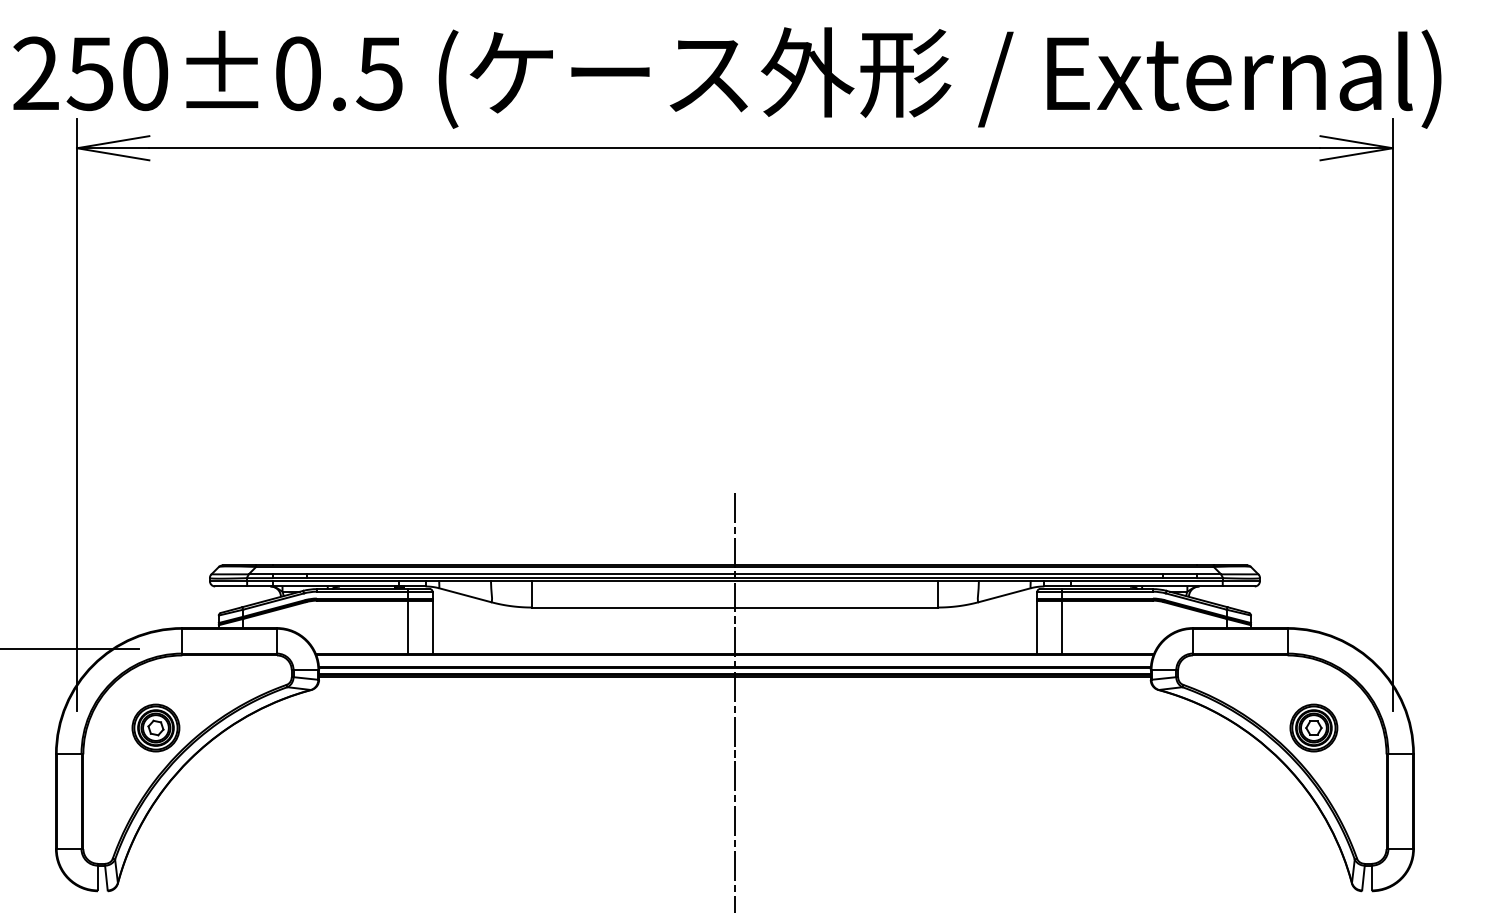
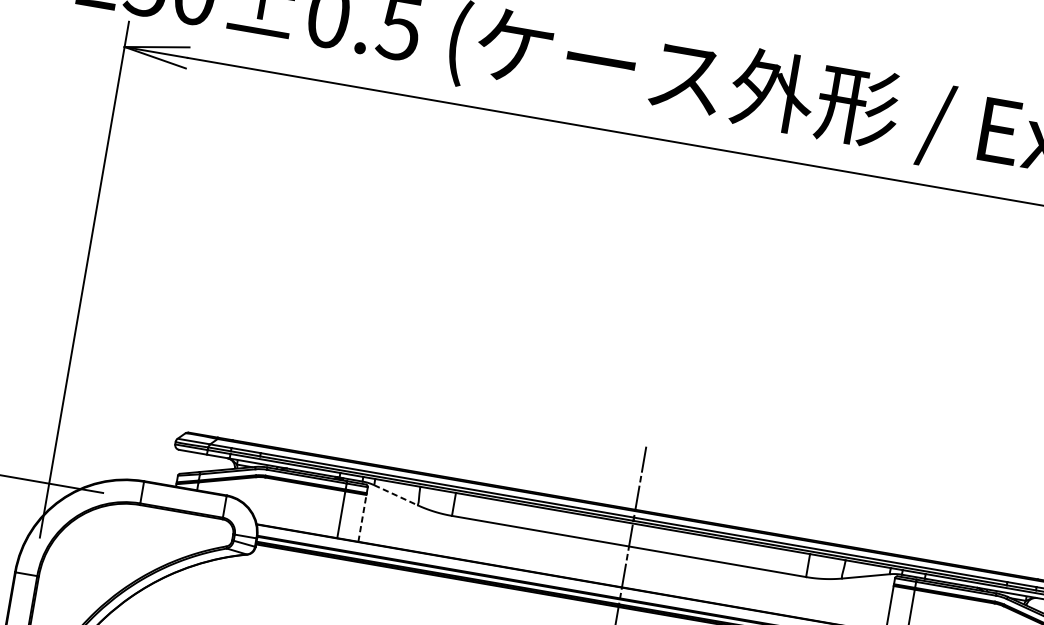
line: (465, 595) -> (395, 495), solid -> dashed
line: (432, 627) -> (362, 518), solid -> dashed
part: (155, 727) -> (105, 563), removed

